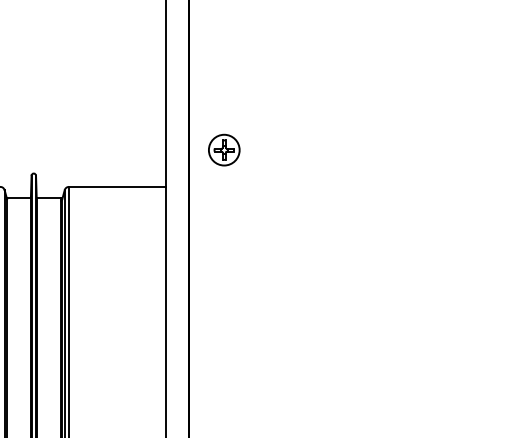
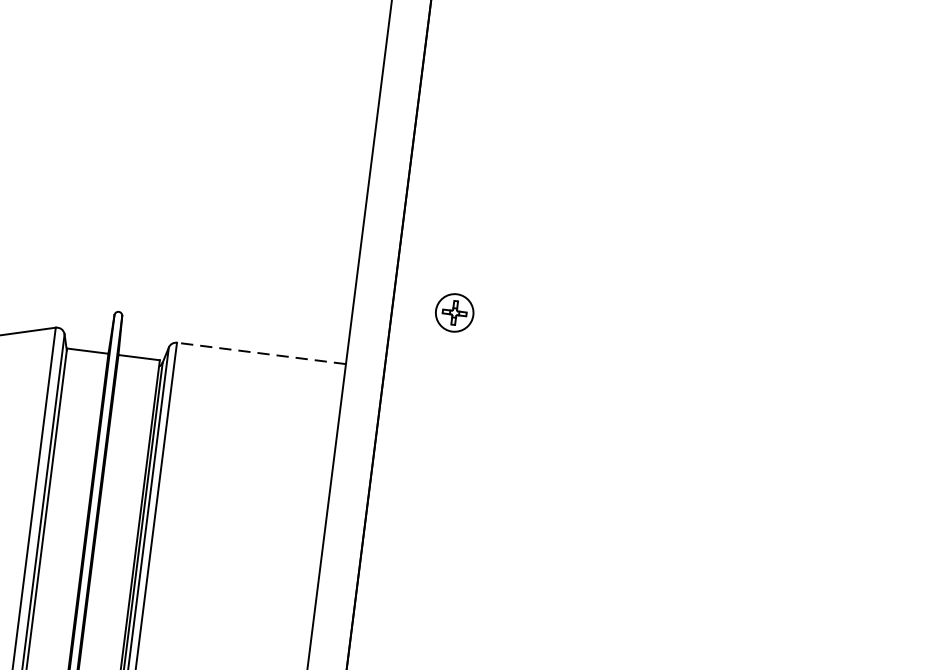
part: (224, 149) -> (455, 311), size x0.7
line: (117, 186) -> (261, 352), solid -> dashed

